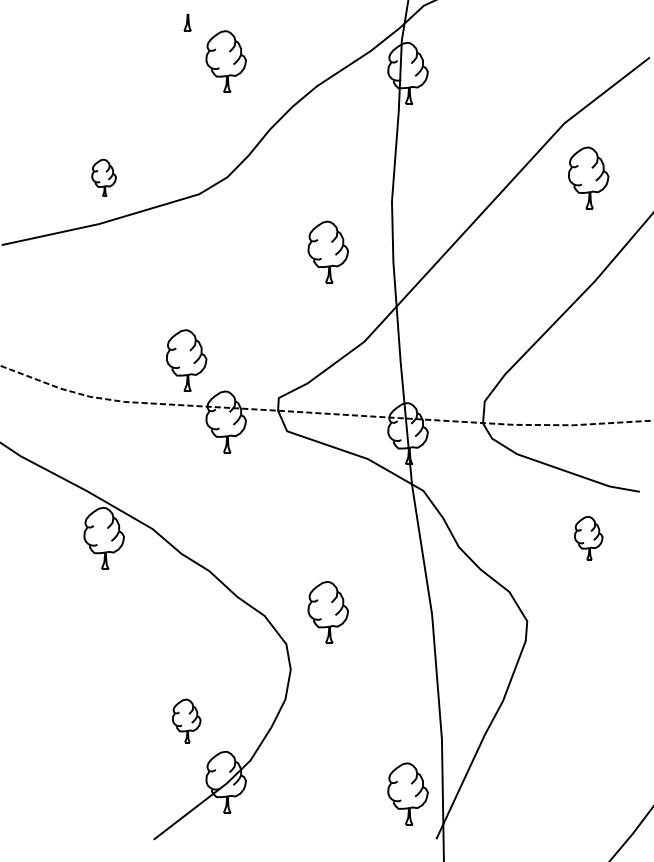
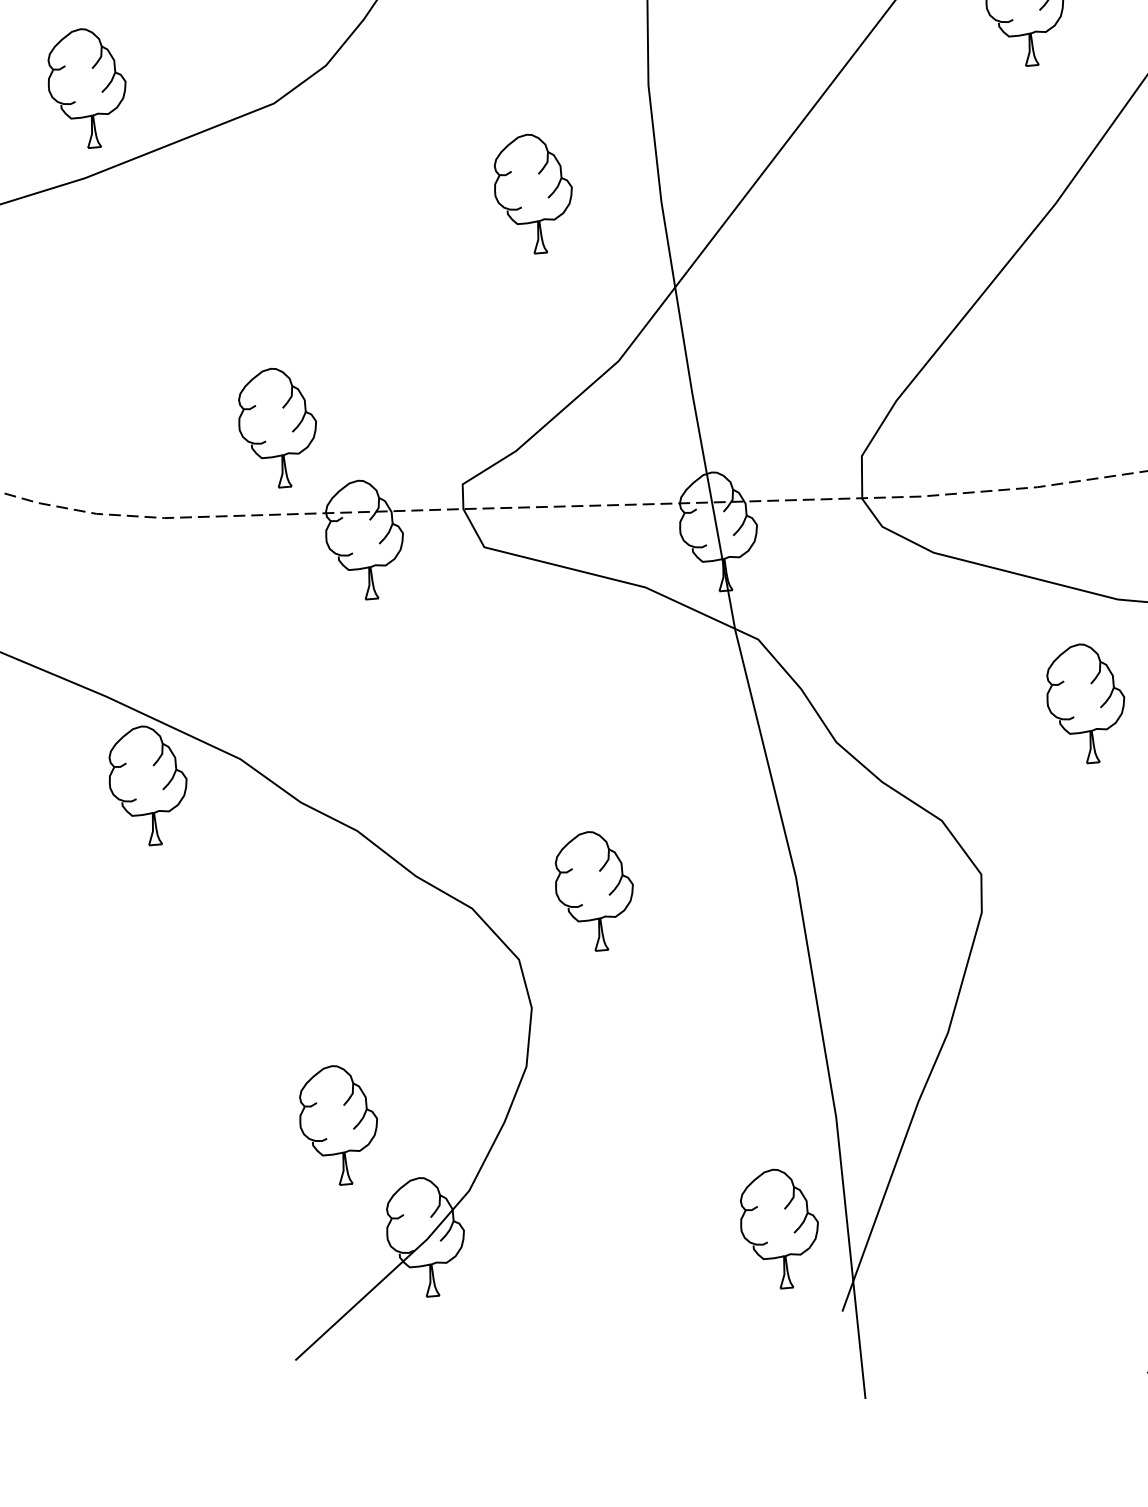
part: (103, 177) -> (86, 87), size x1.67
part: (588, 537) -> (1085, 701), size x1.43
part: (186, 720) -> (338, 1124), size x1.43

